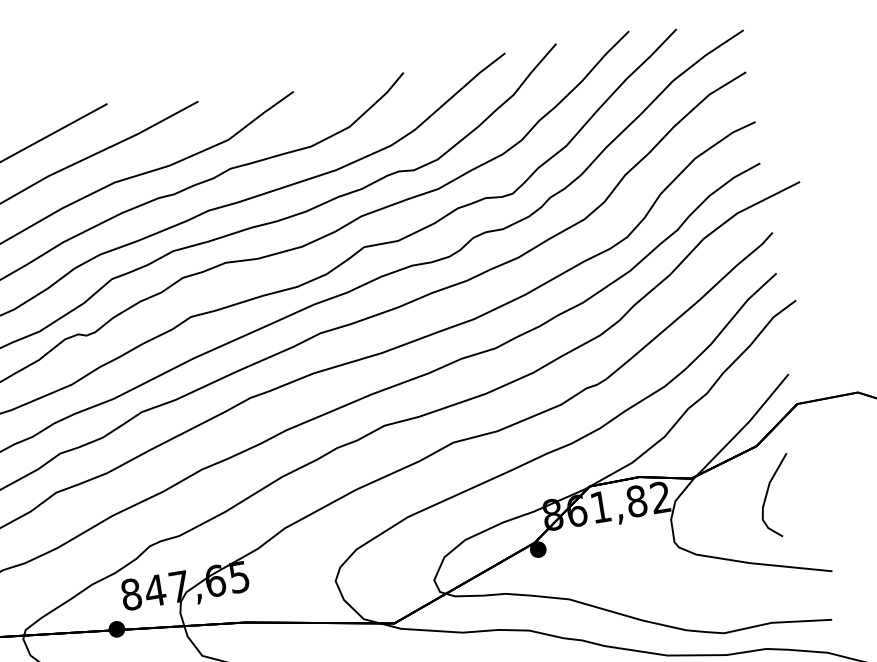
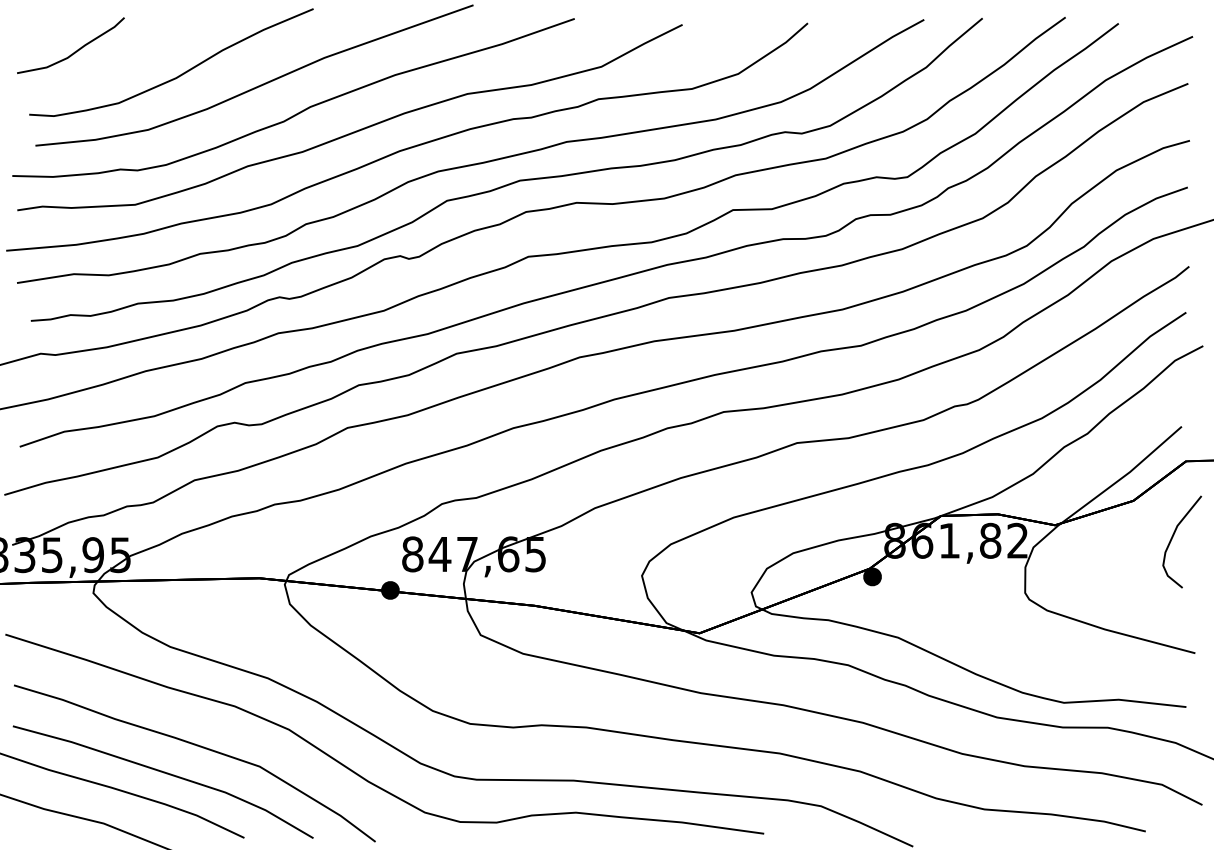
curve: (767, 493) -> (1173, 537), moved

